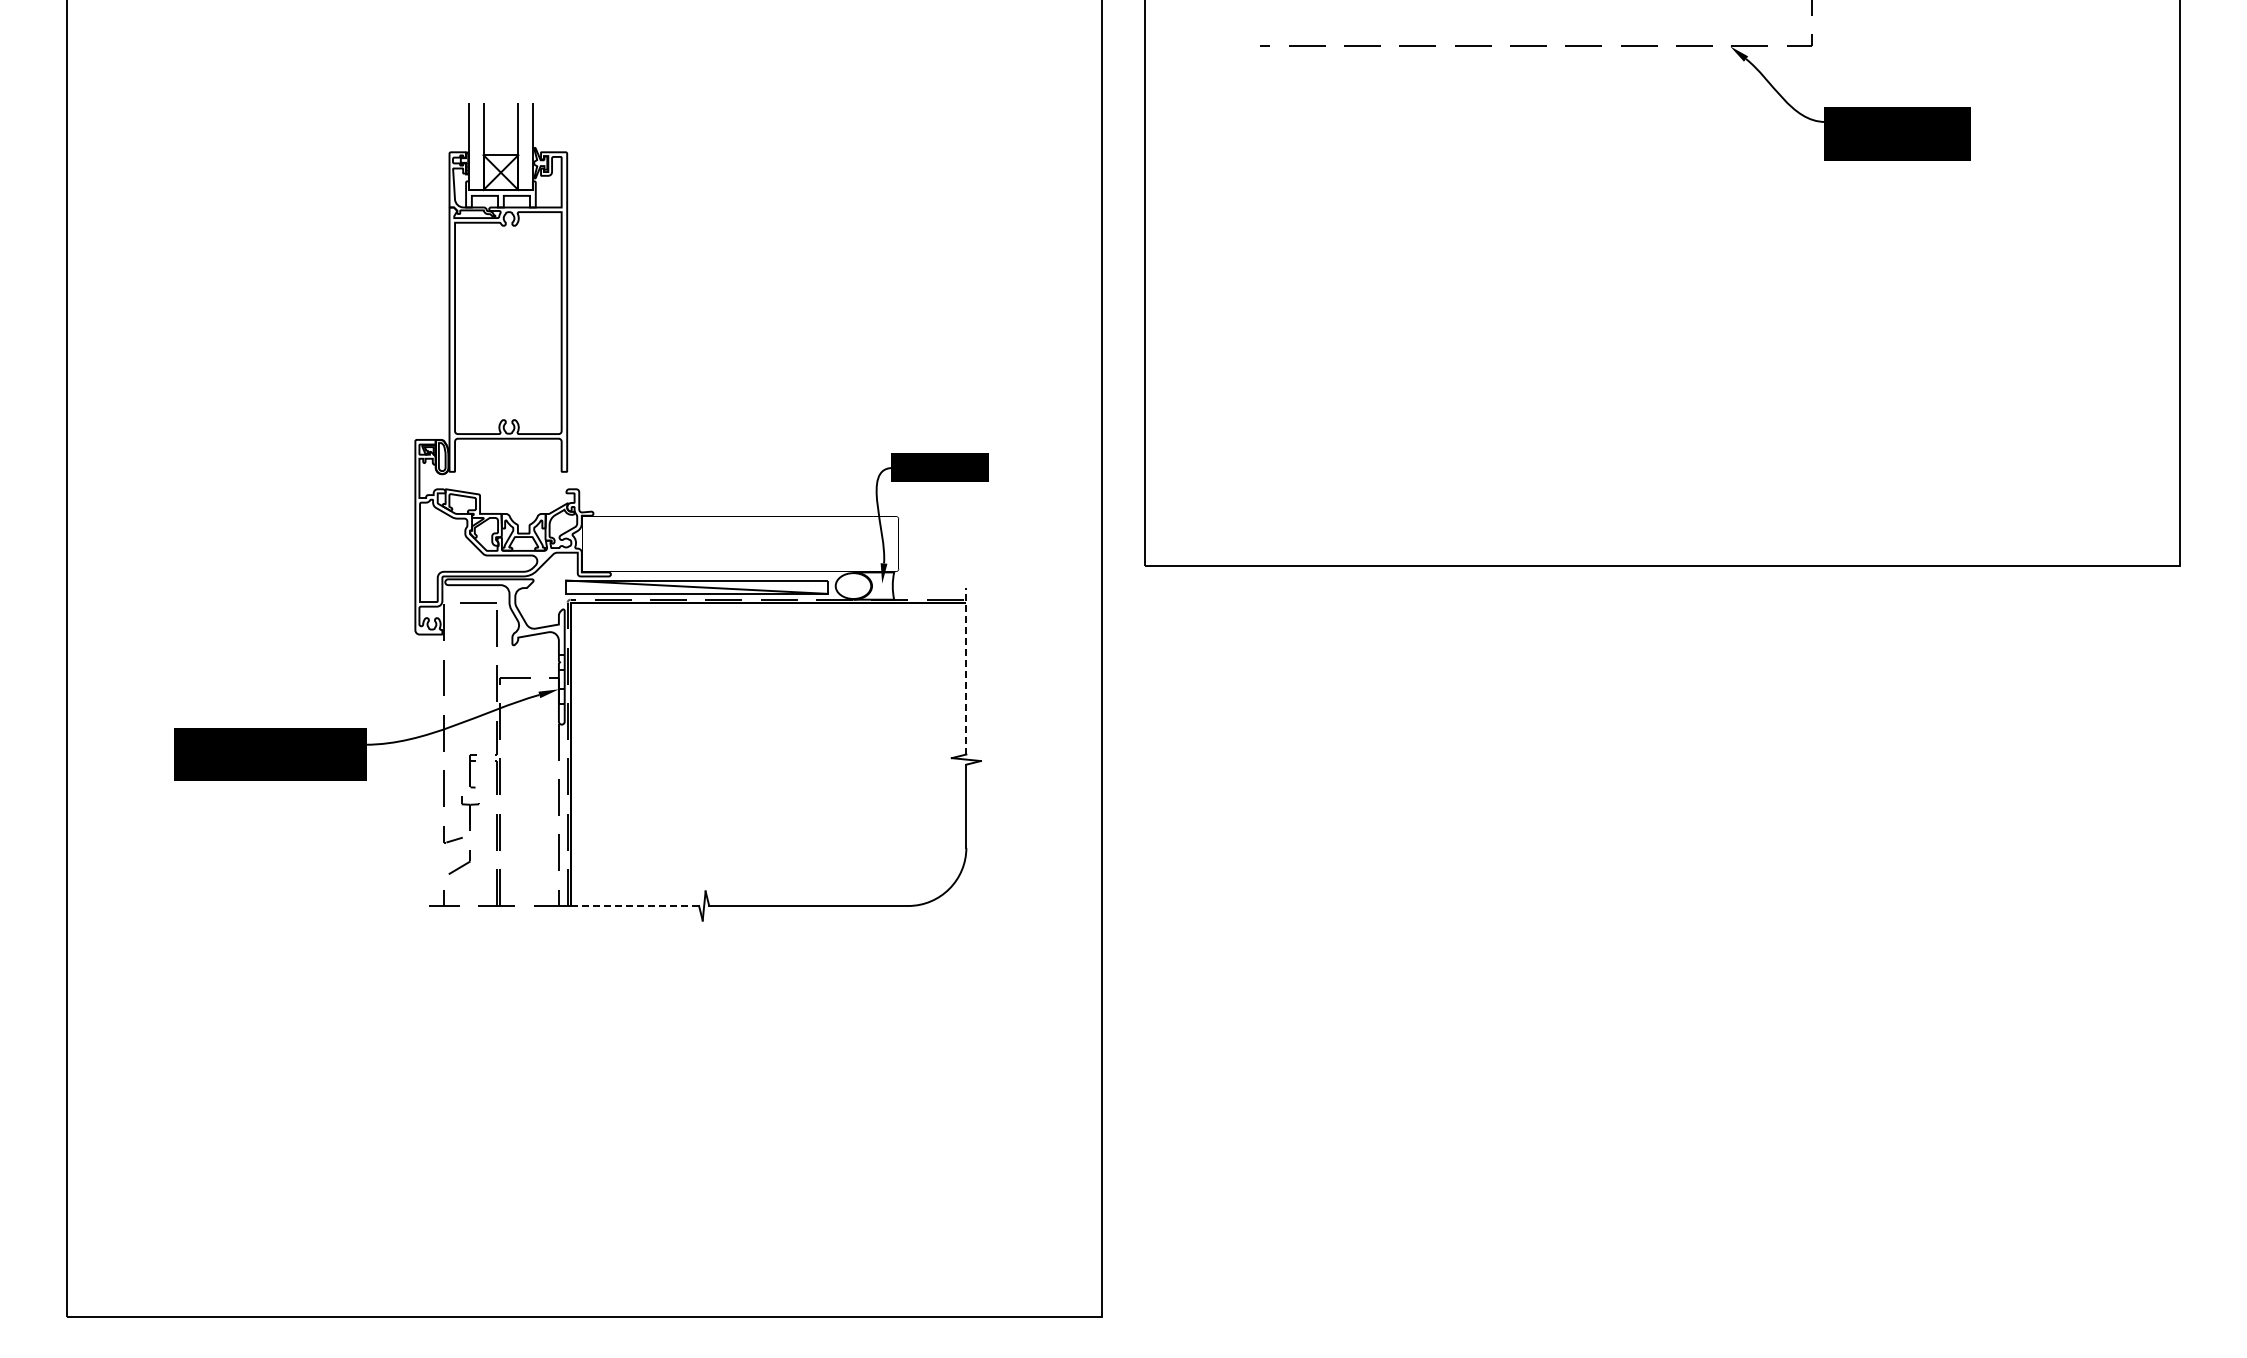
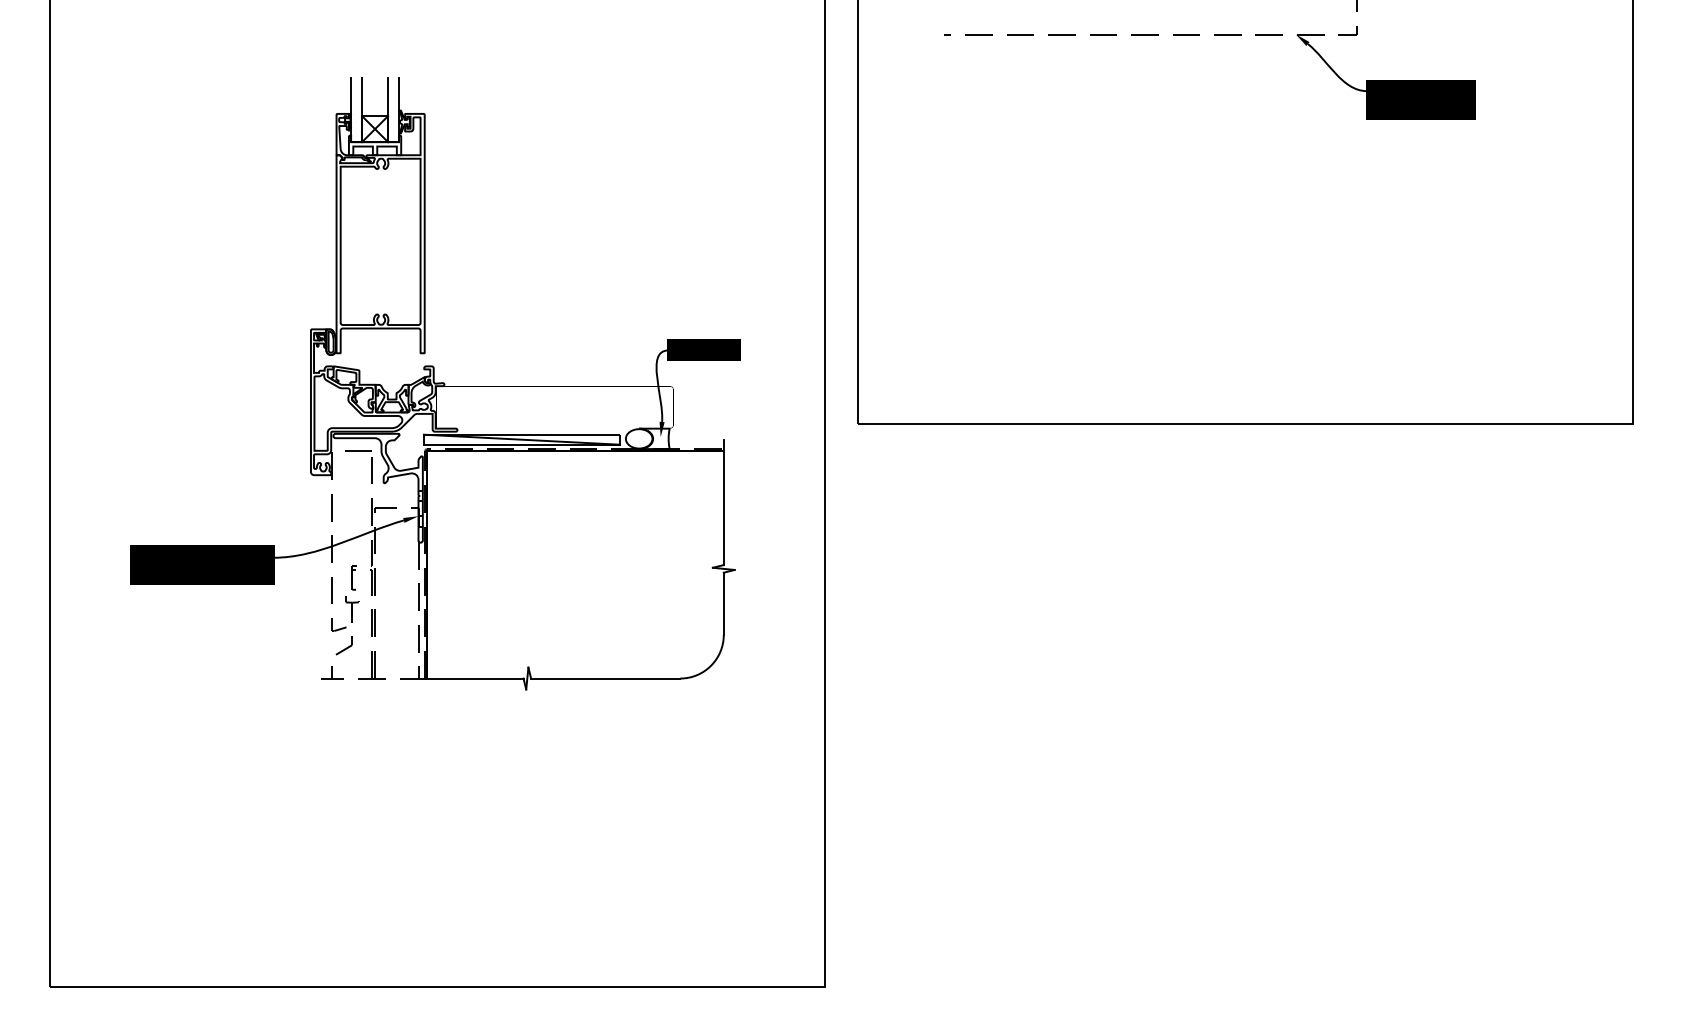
line: (966, 670) -> (723, 502), dashed -> solid
line: (635, 906) -> (475, 678), dashed -> solid

